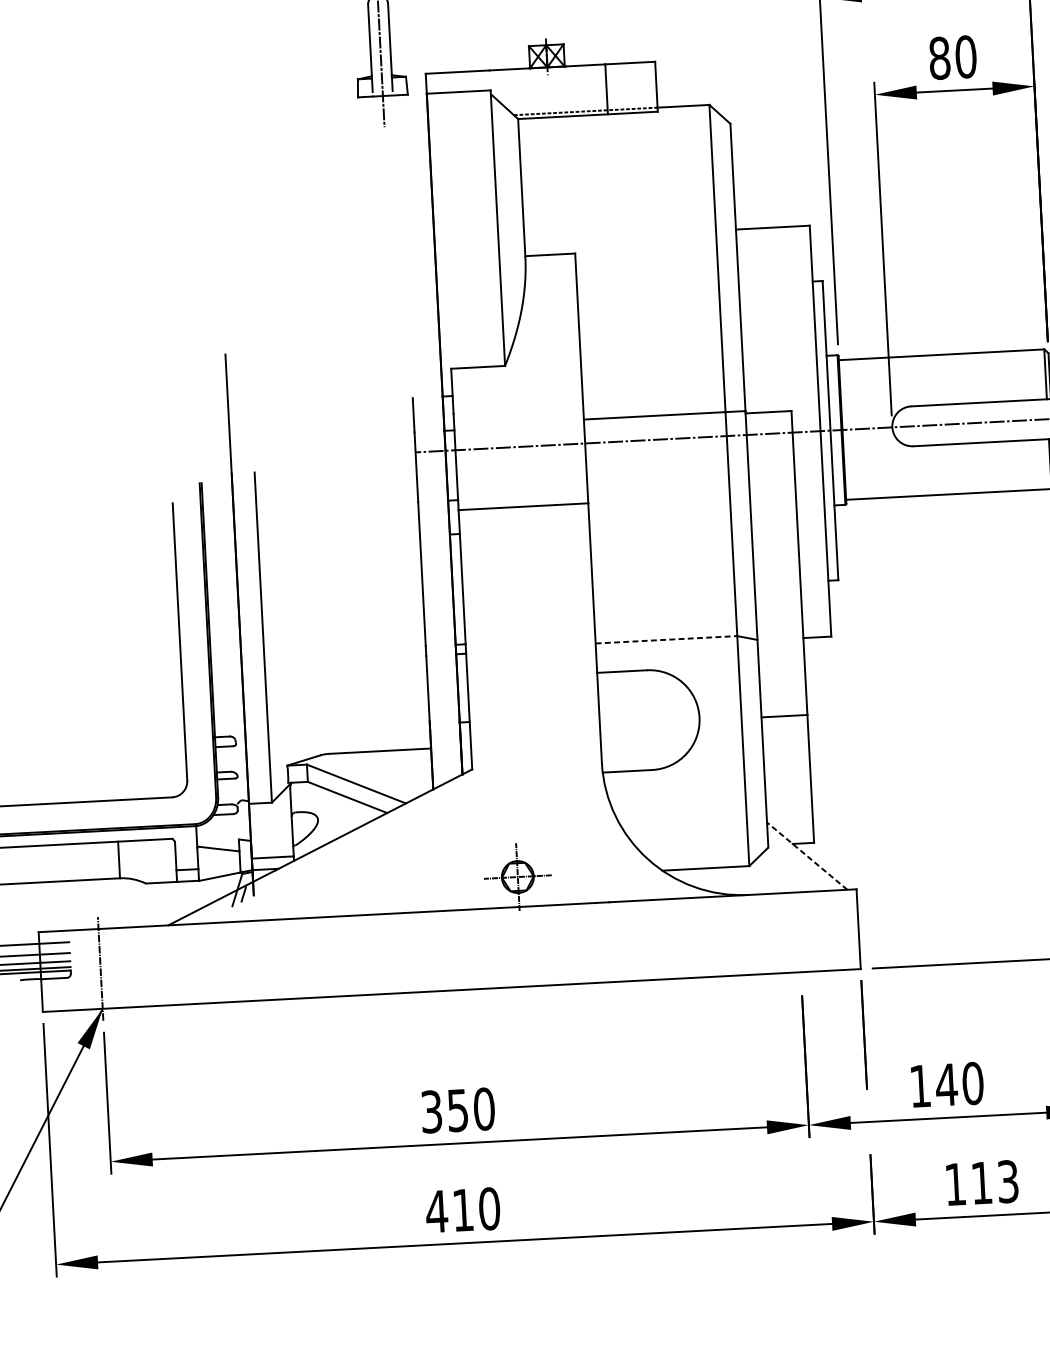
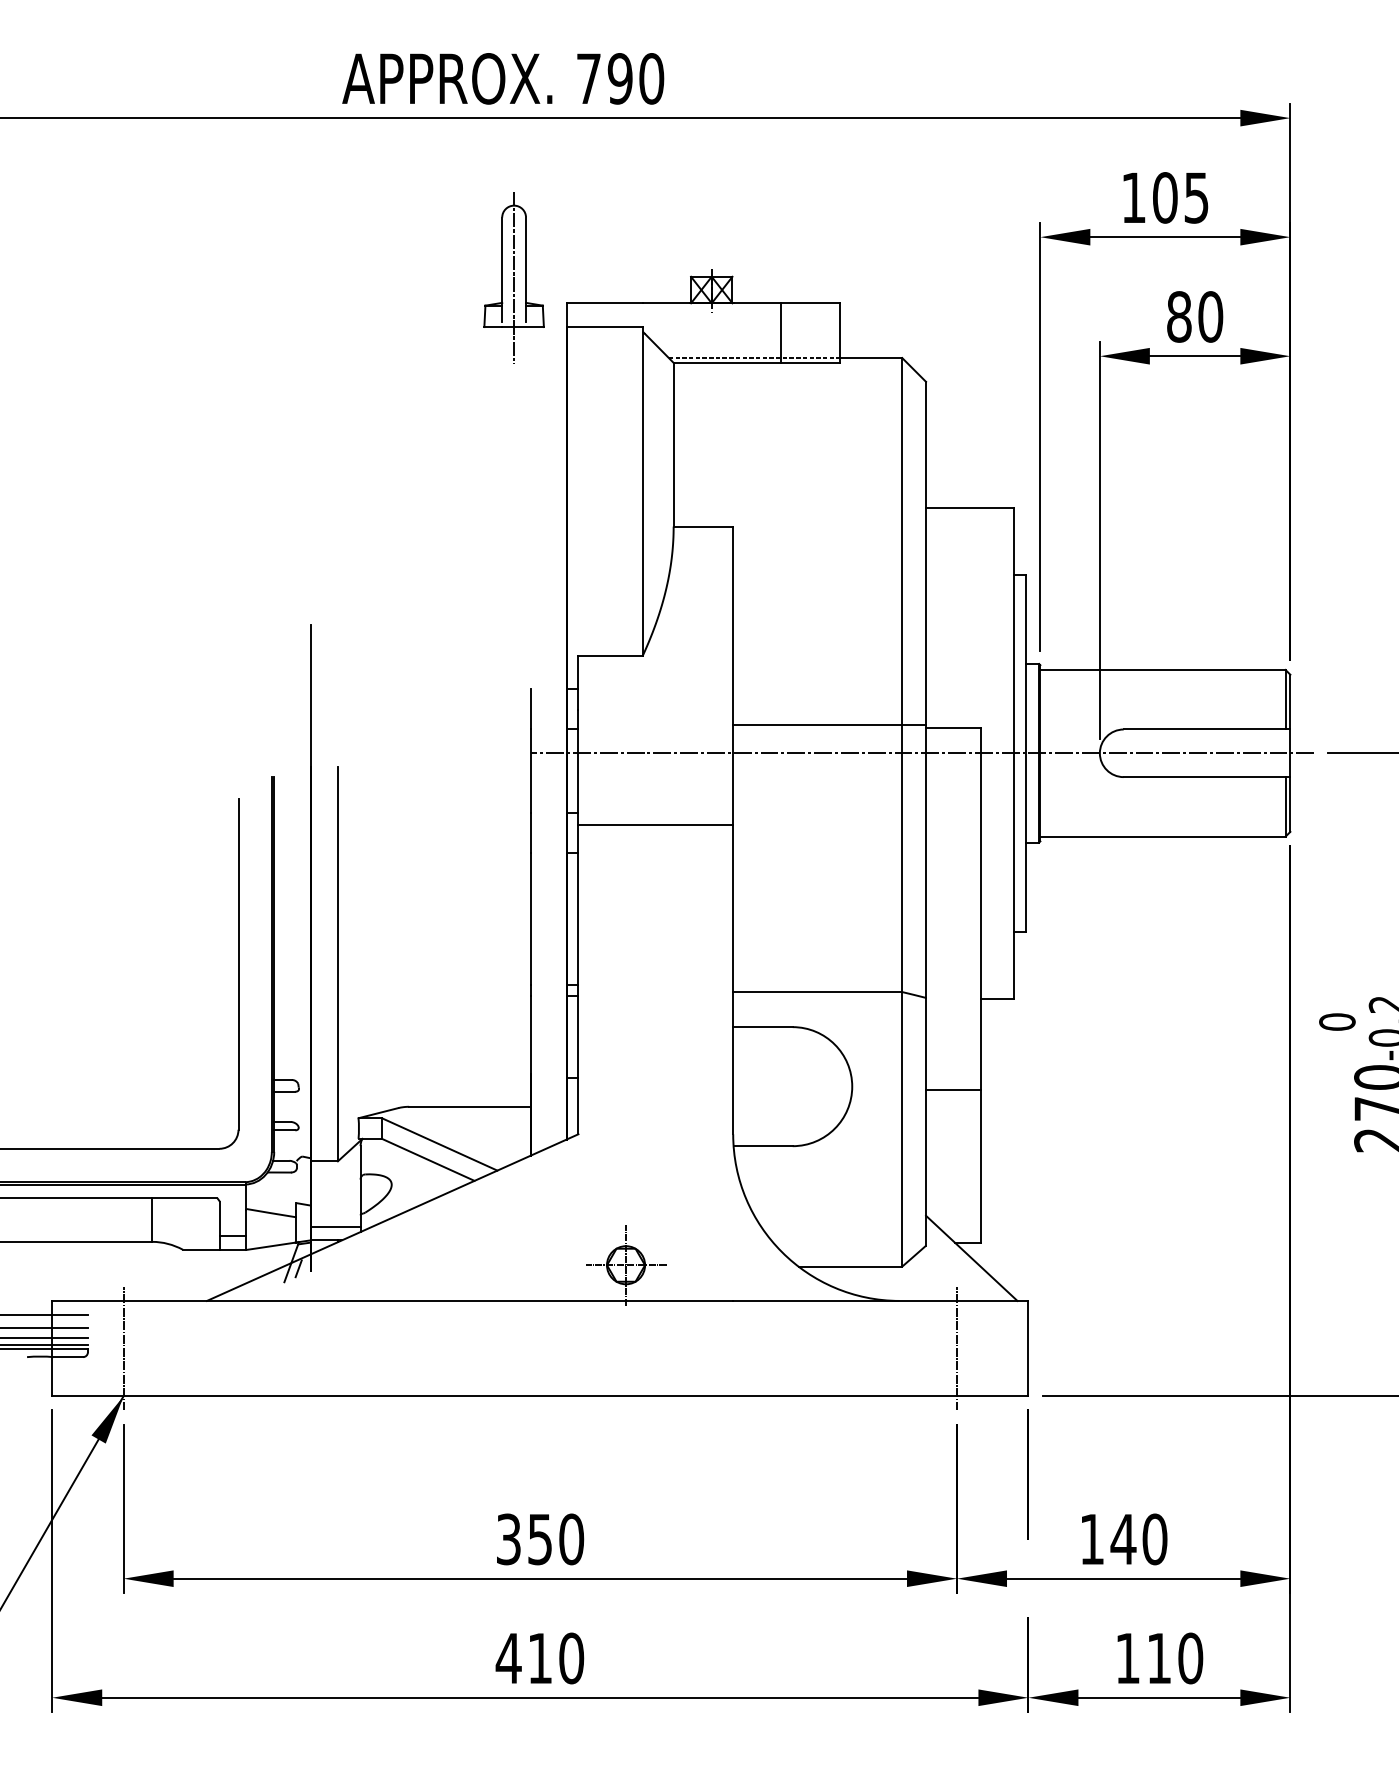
line: (666, 640) -> (817, 992), dashed -> solid
line: (806, 856) -> (971, 1258), dashed -> solid
line: (799, 932) -> (957, 1348), added
text: (1008, 1181) -> (1190, 1658), 113 -> 110

